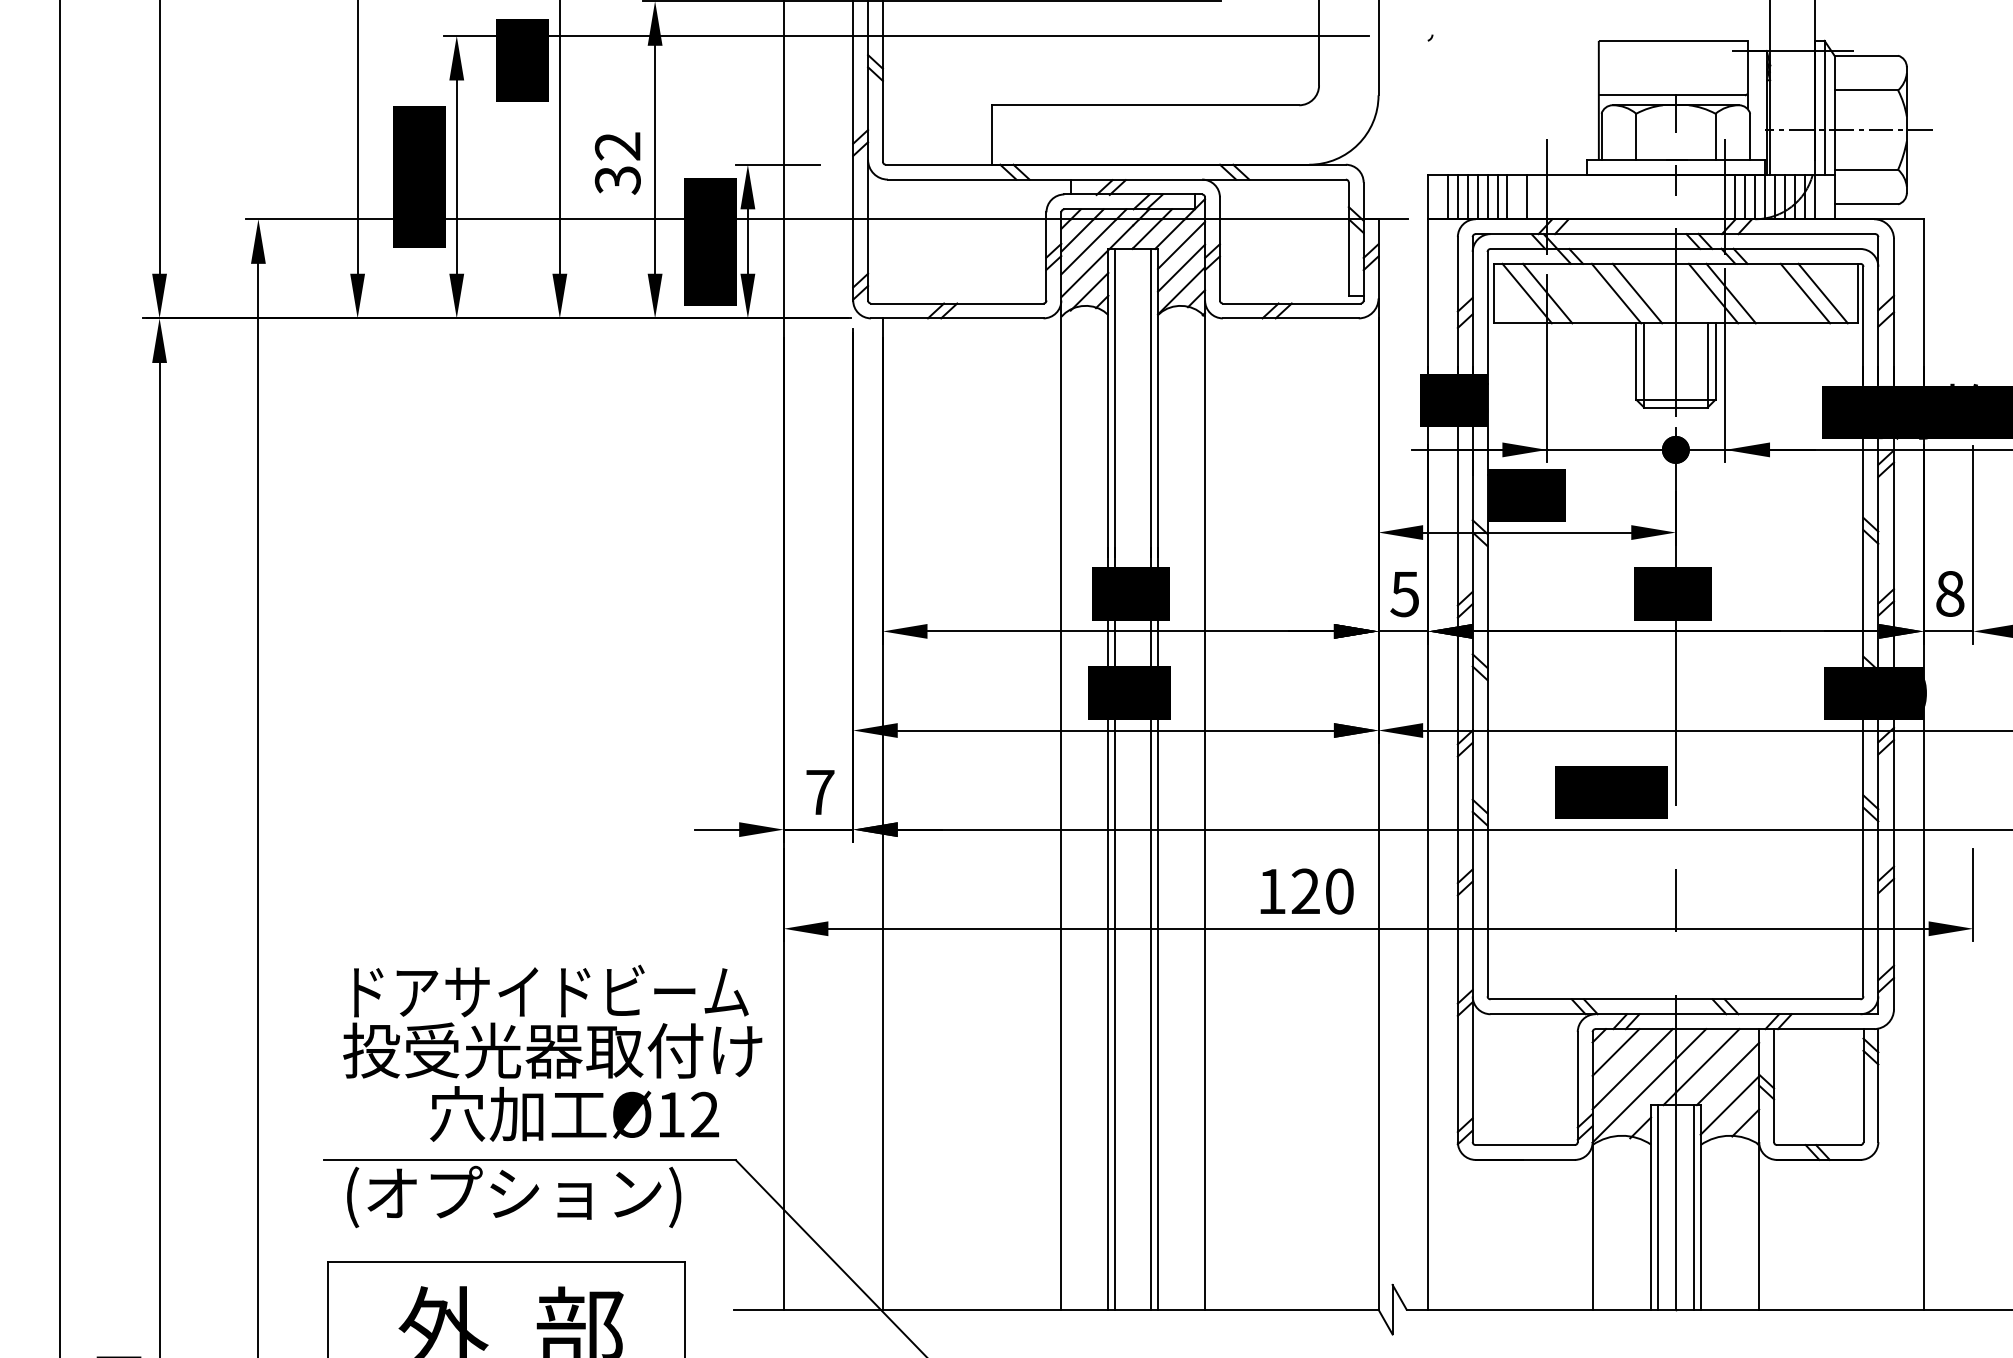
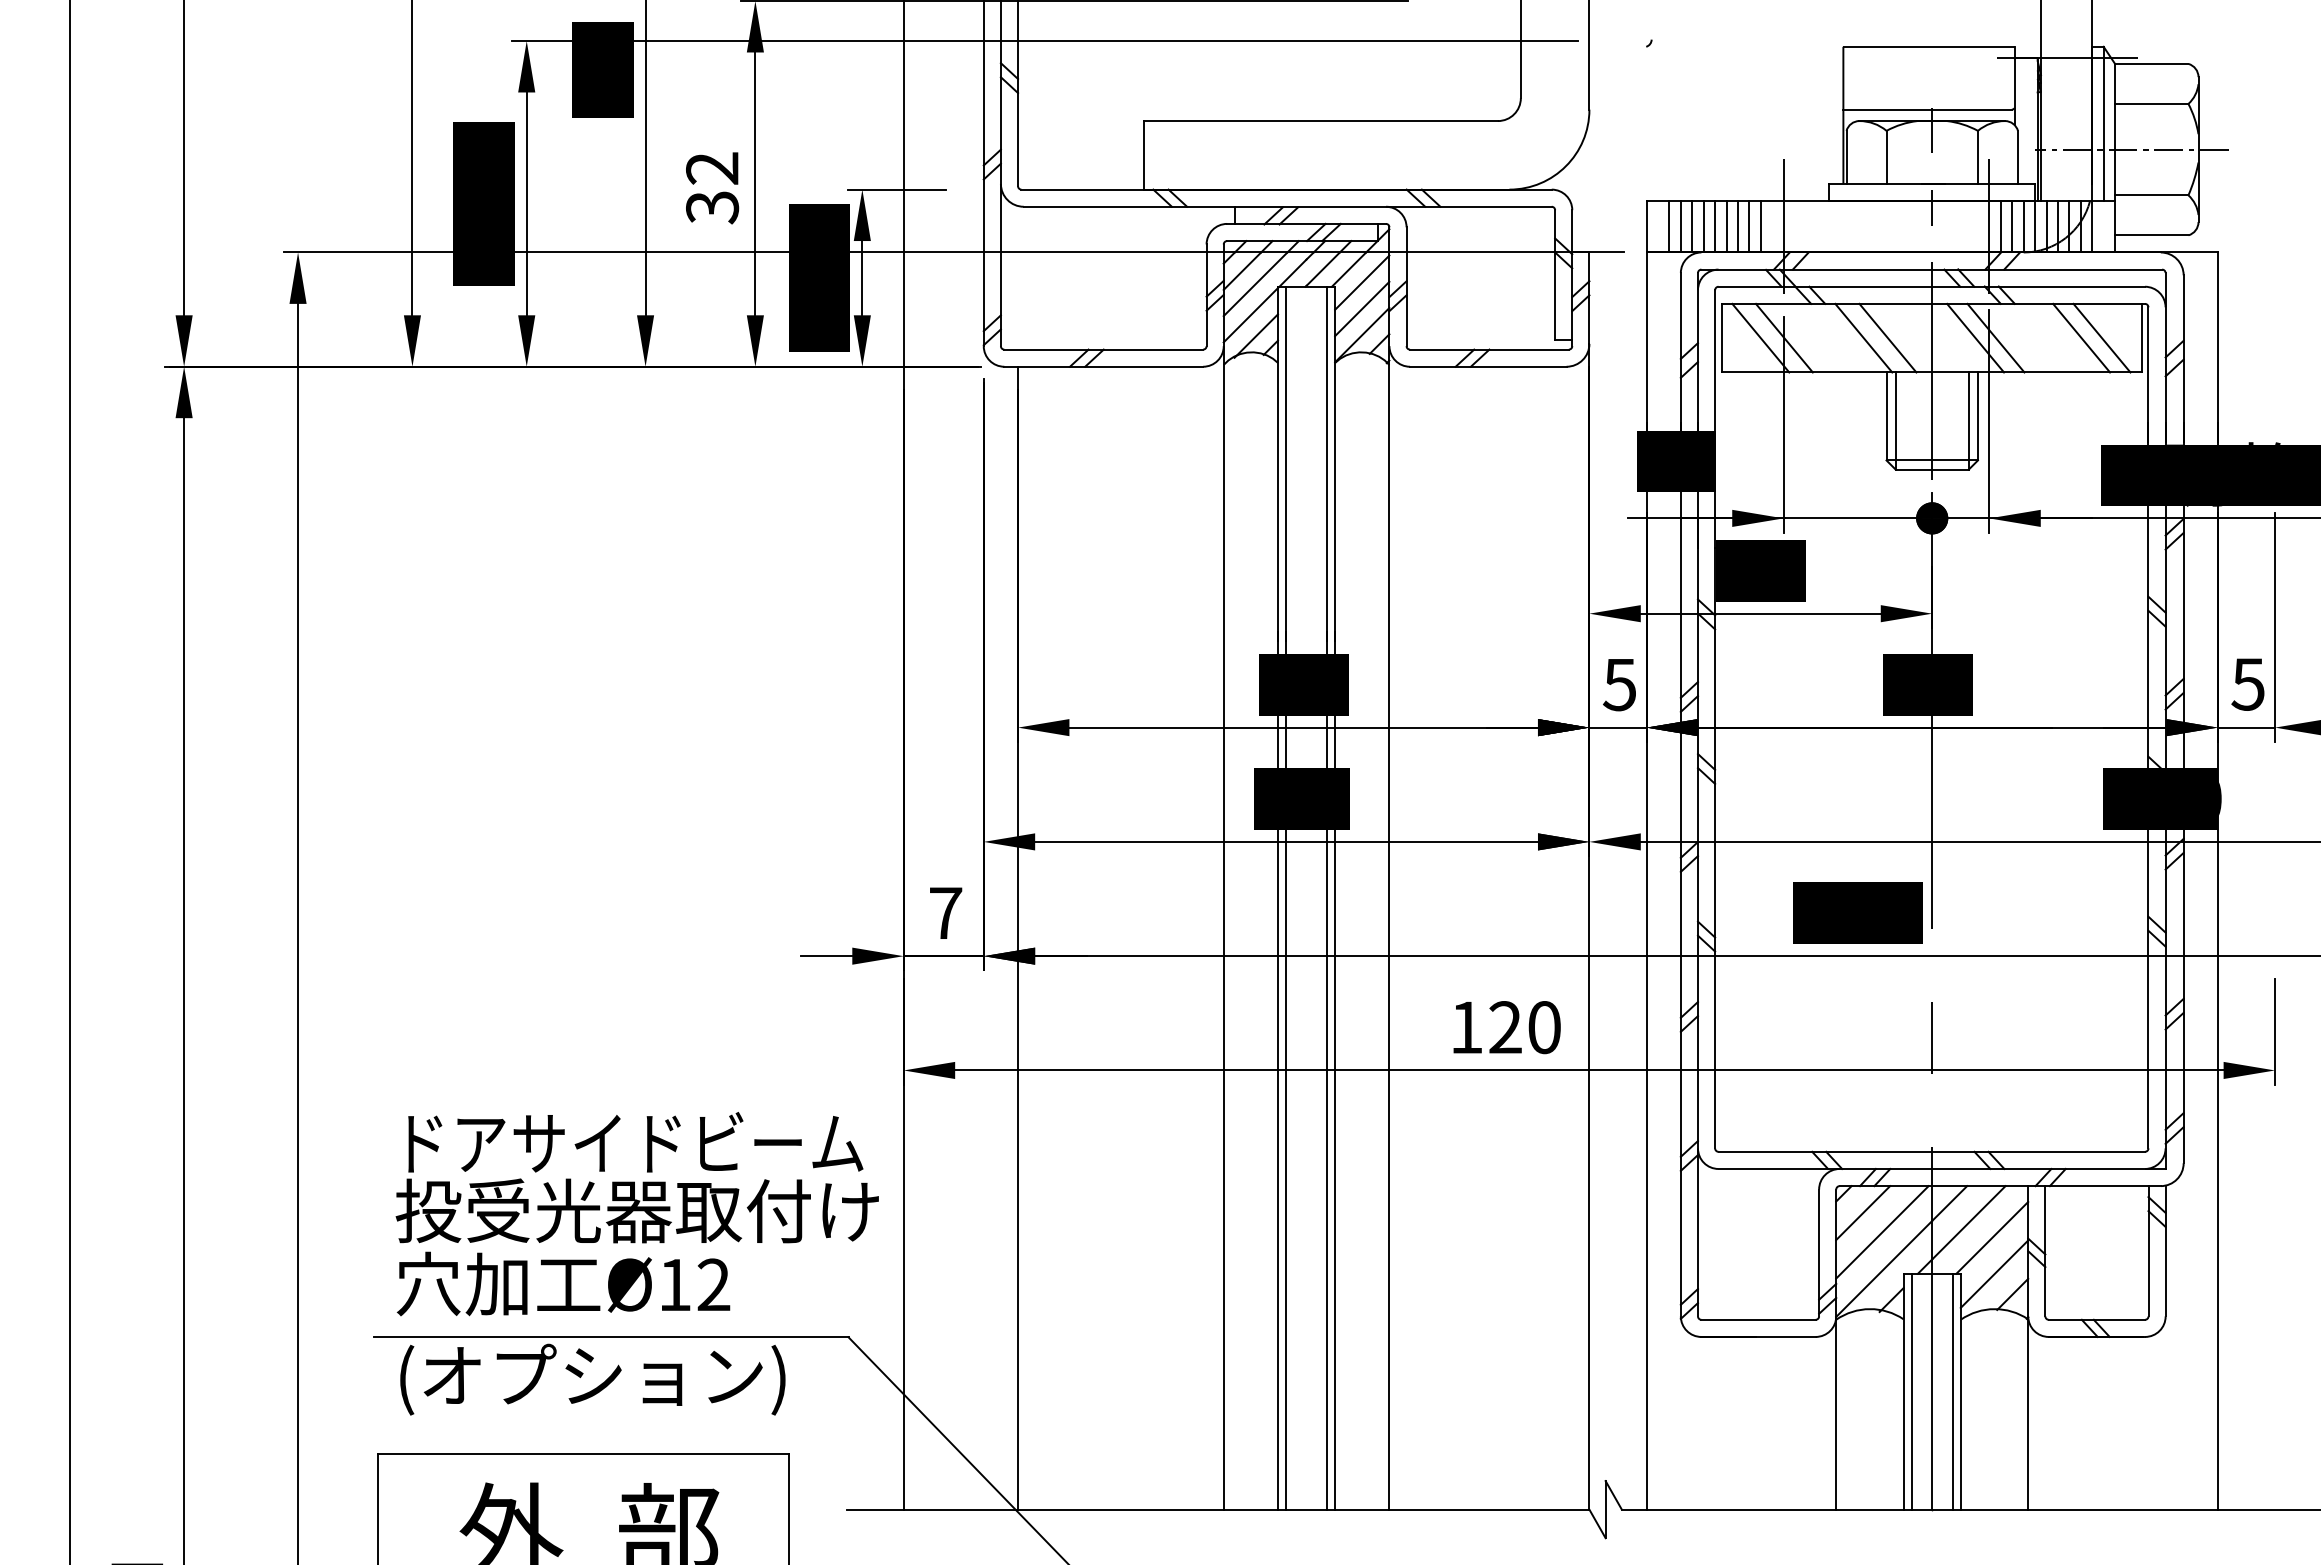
line: (1517, 196) -> (1749, 226), added
text: (1949, 593) -> (2247, 684), 8 -> 5
text: (574, 1113) -> (563, 1283), moved

